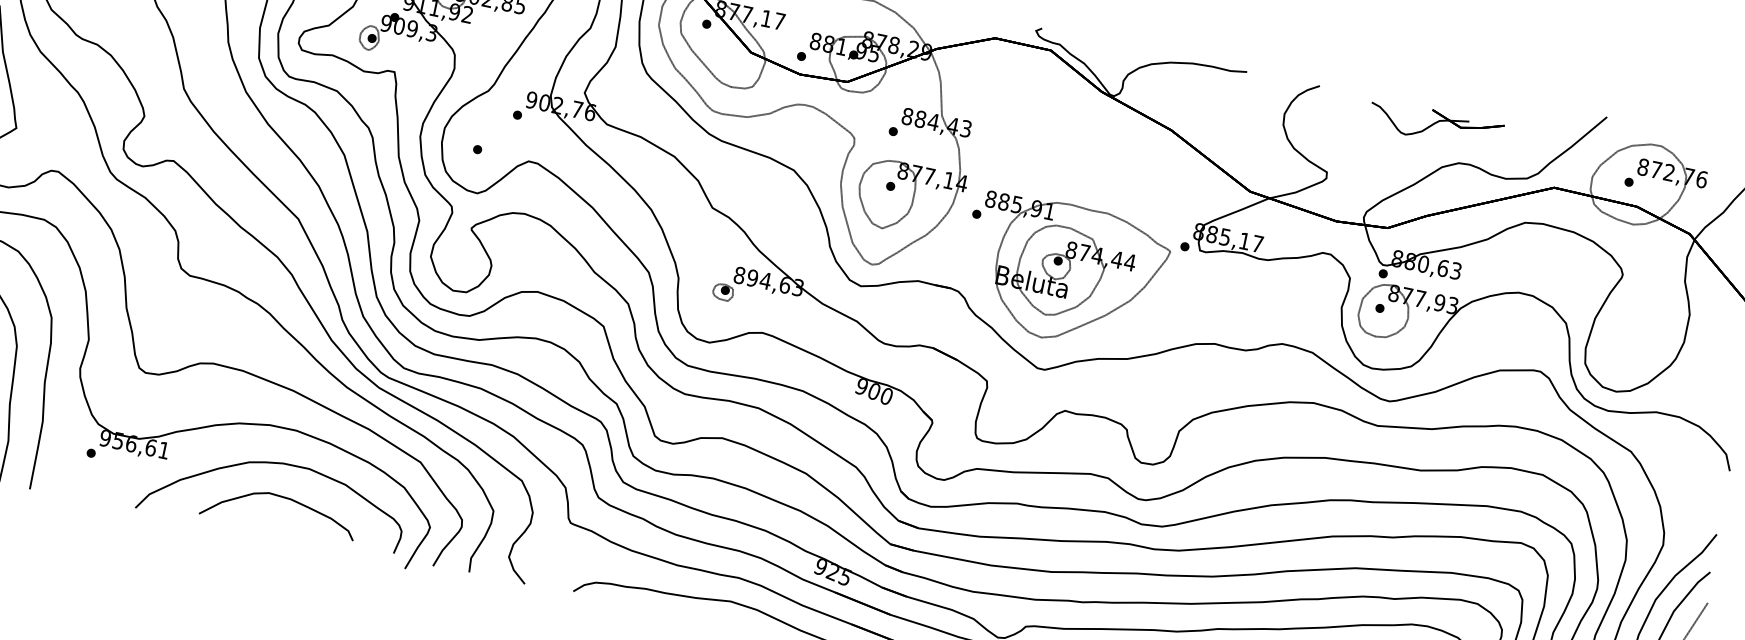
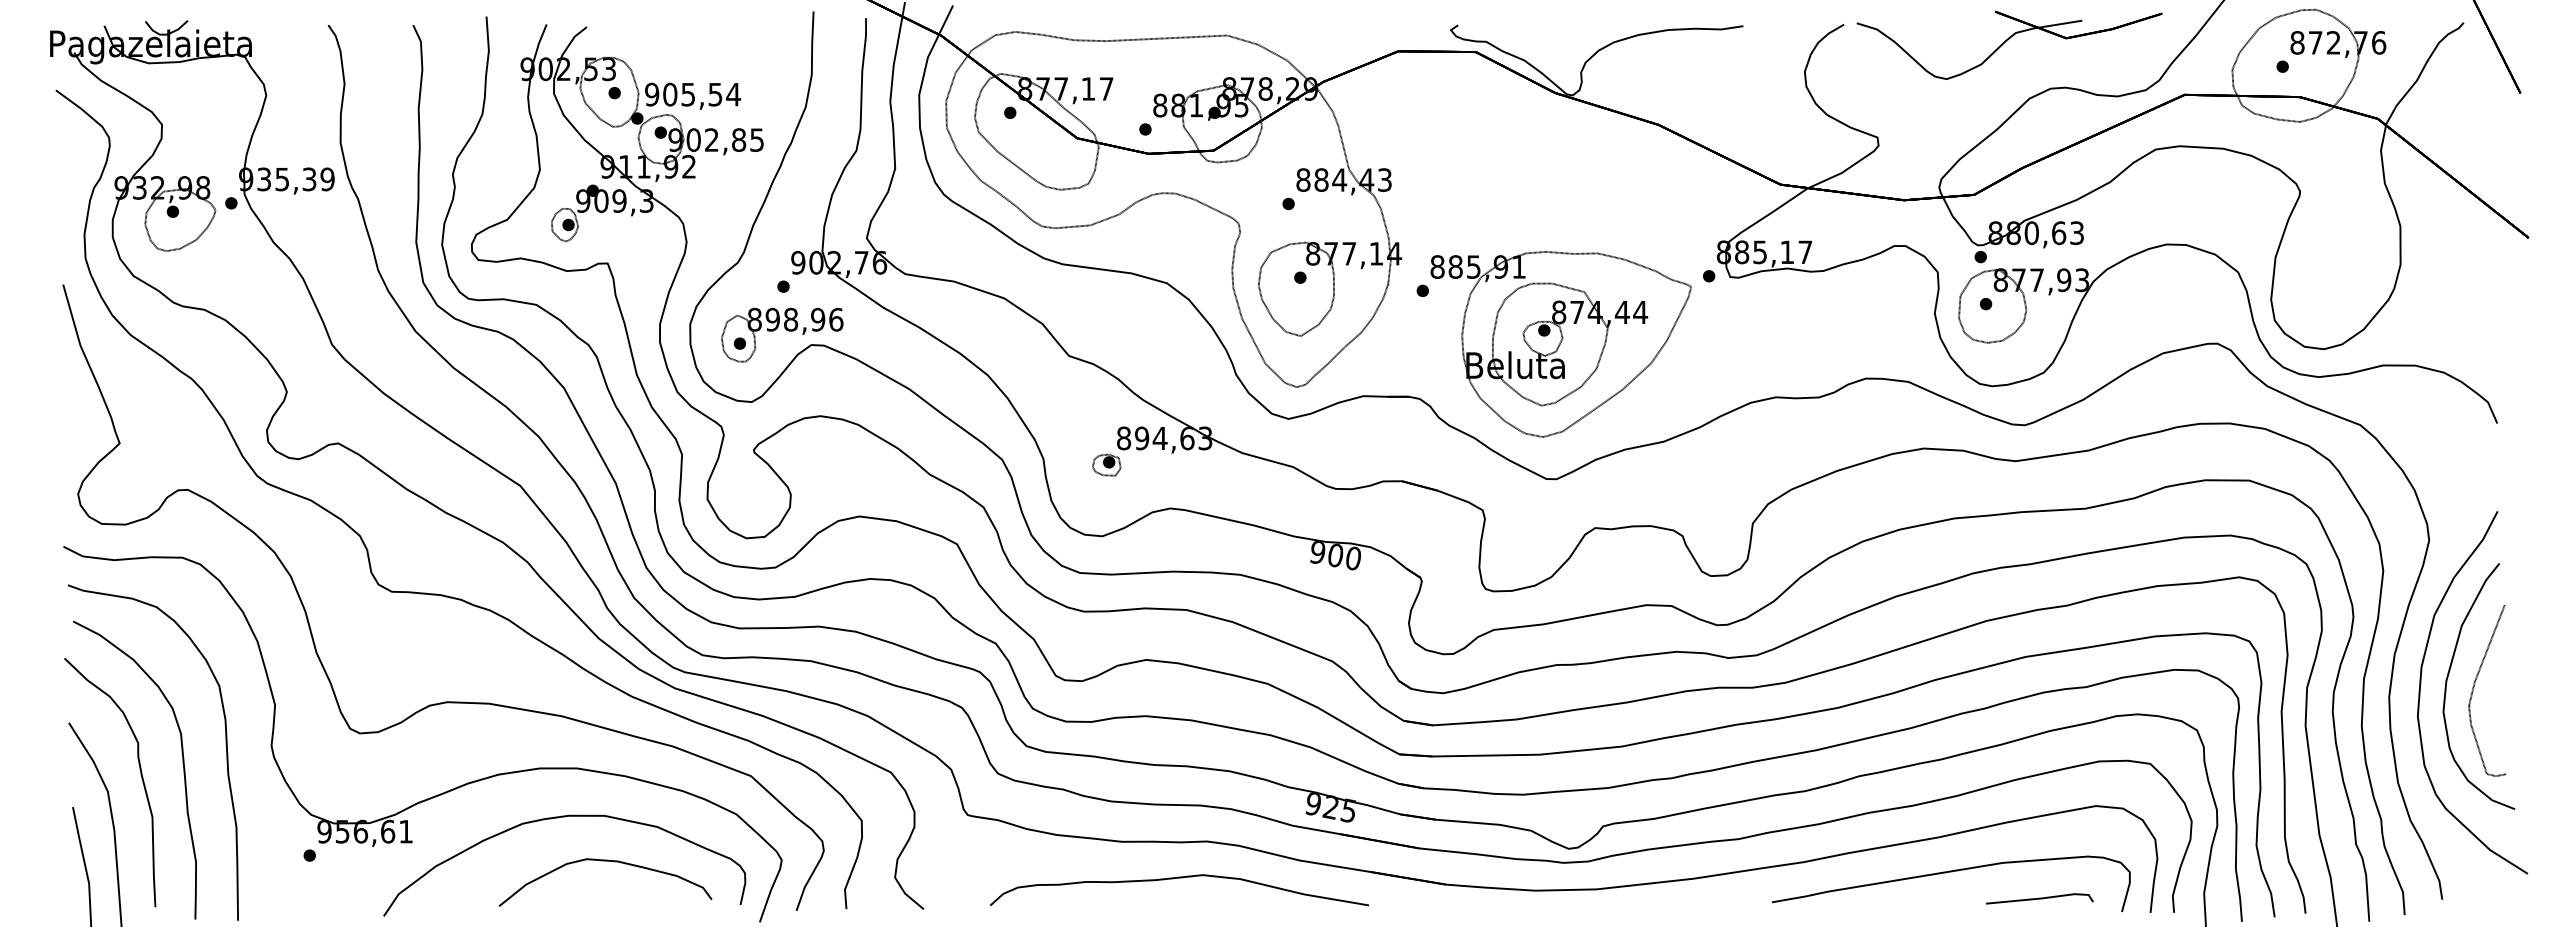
part: (1435, 125) -> (2009, 44), size x1.67
part: (509, 149) -> (782, 334), added
curve: (282, 497) -> (605, 861), moved

